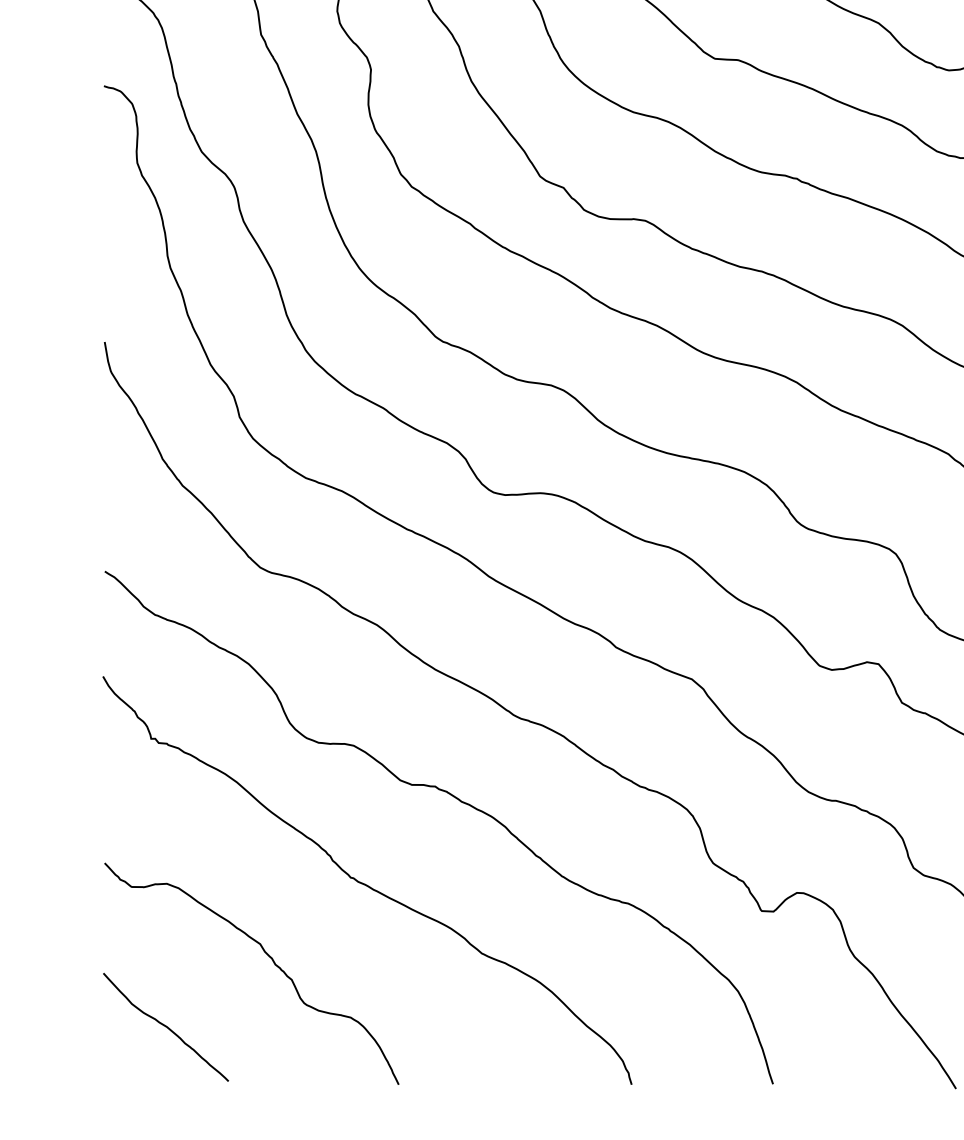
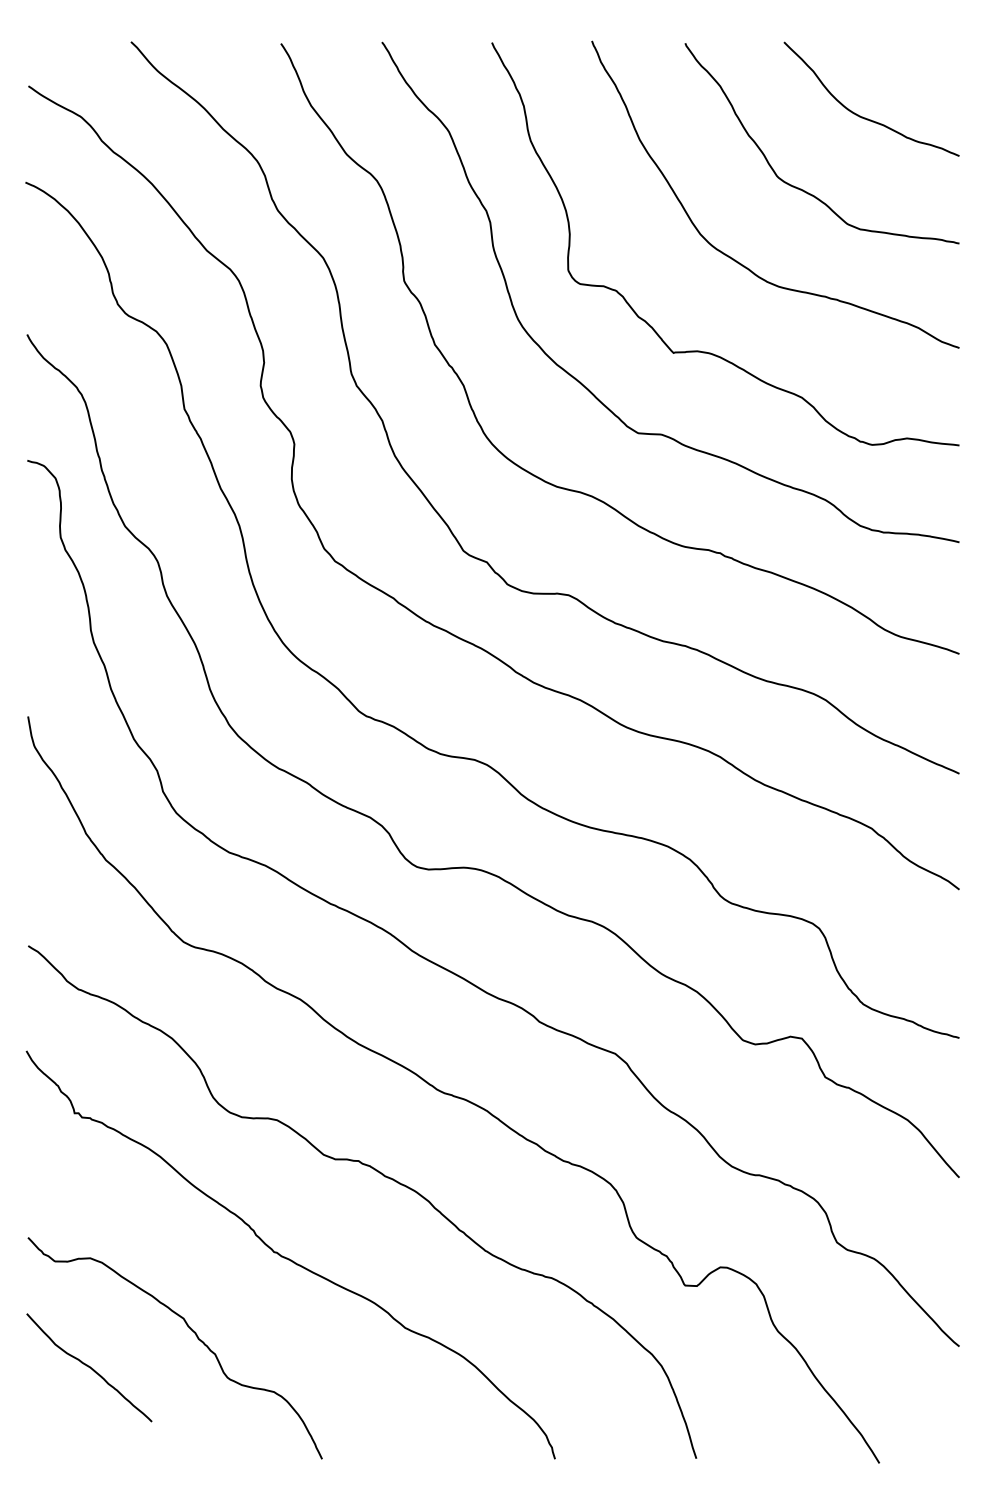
curve: (166, 1027) -> (89, 1367), moved

